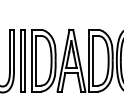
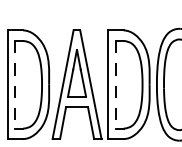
line: (36, 60) -> (15, 84), solid -> dashed
line: (93, 60) -> (115, 84), solid -> dashed

